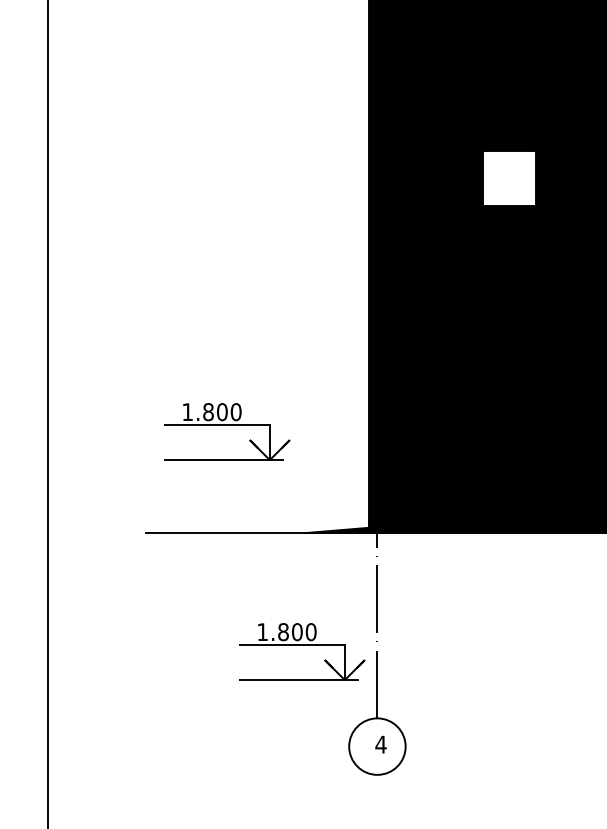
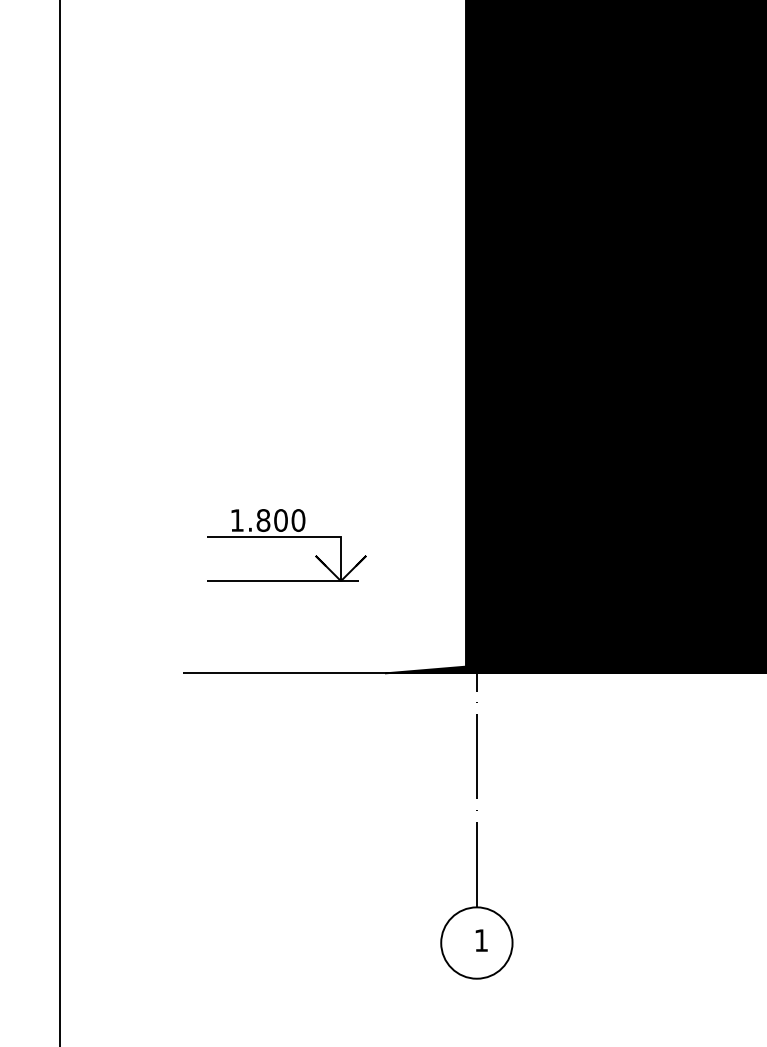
fill: (509, 178) -> (643, 225), added
part: (302, 651) -> (382, 822), removed
text: (380, 744) -> (480, 940), 4 -> 1

